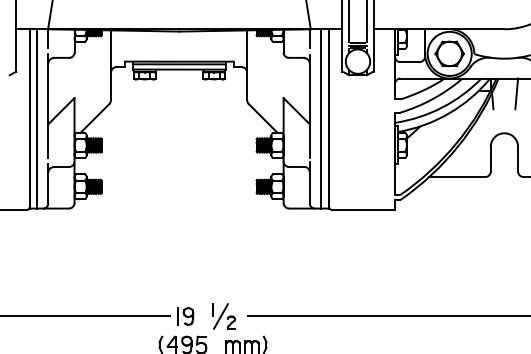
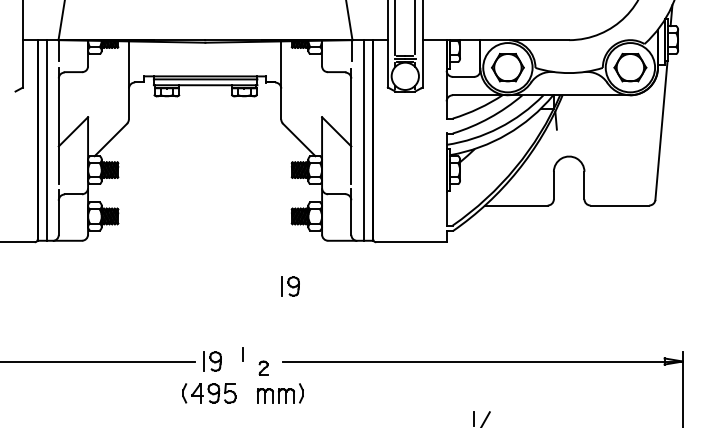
line: (516, 93) -> (582, 112), removed
part: (255, 249) -> (290, 286), added
line: (220, 316) -> (251, 361), removed

